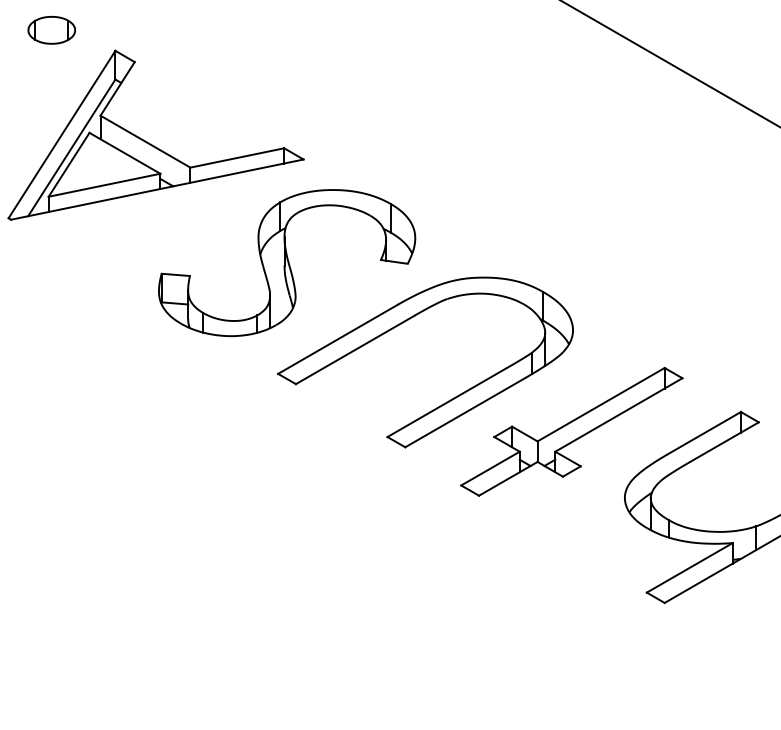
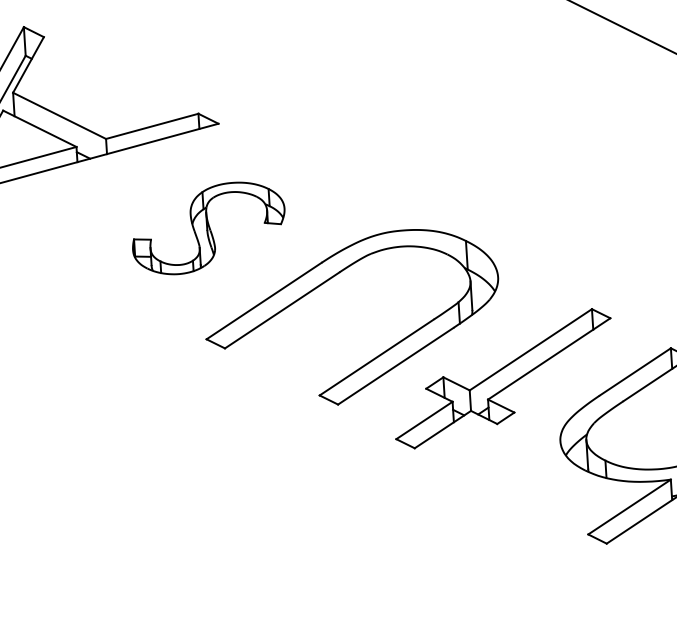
part: (287, 263) -> (208, 228), size x0.6

